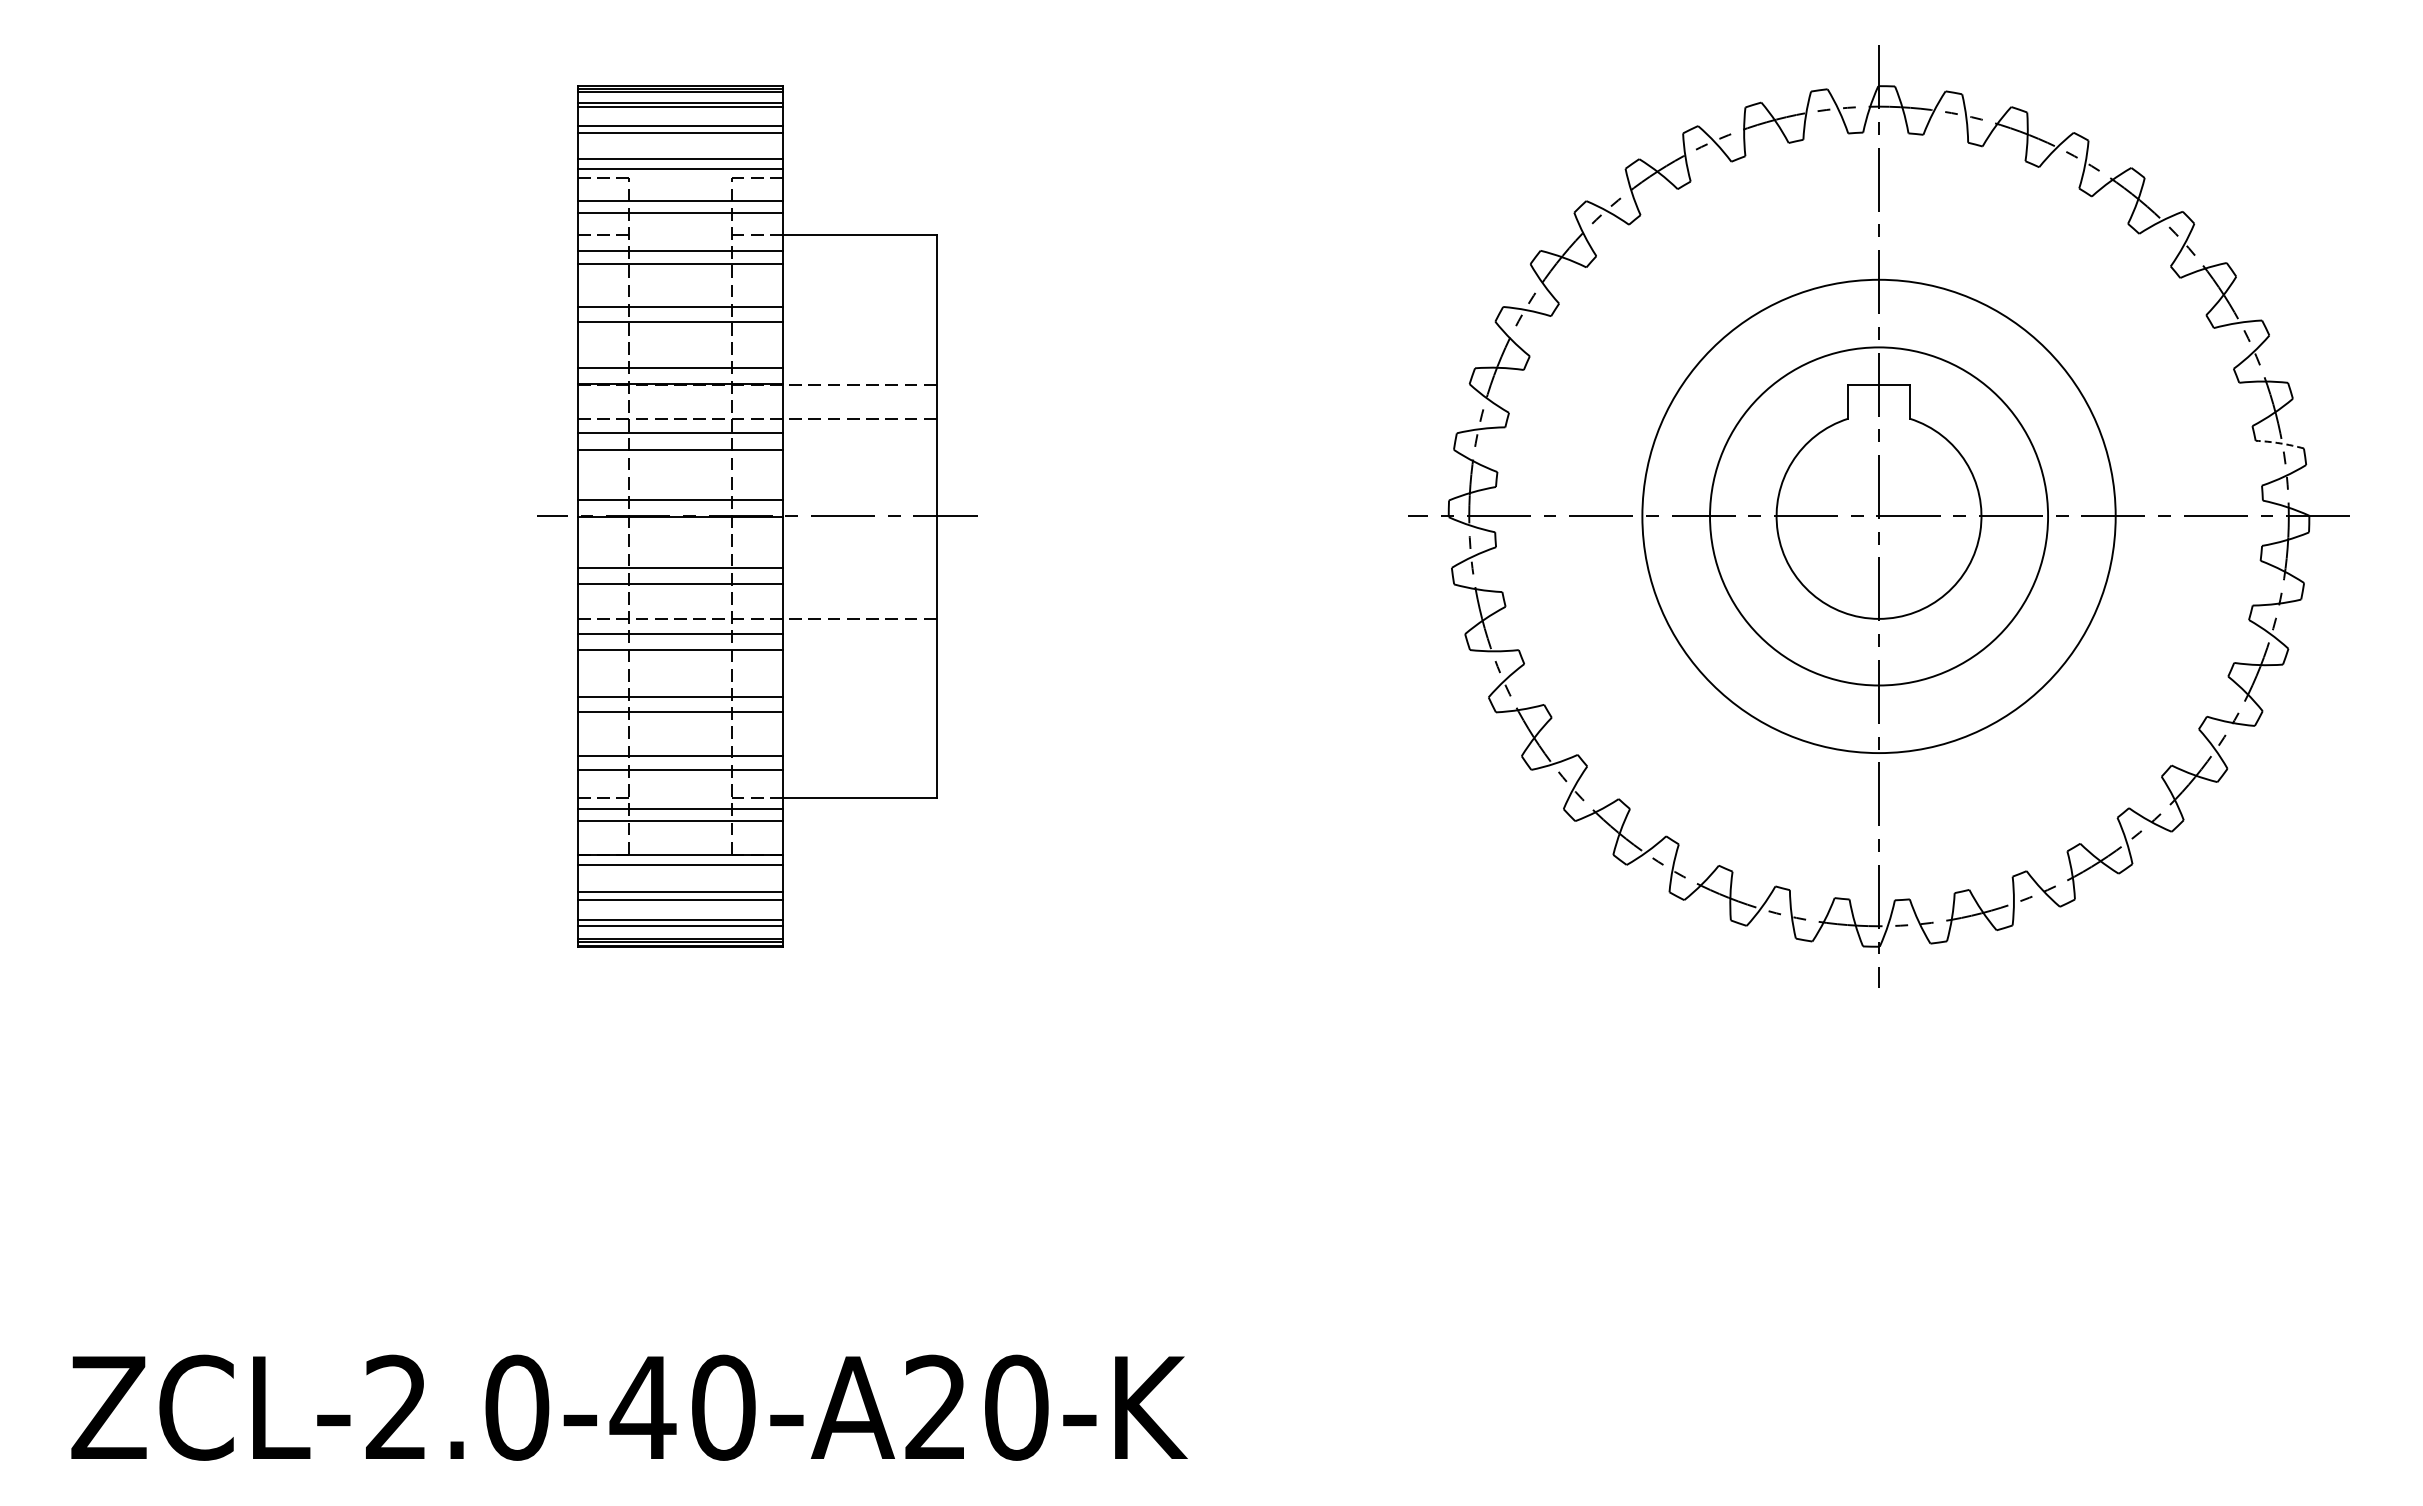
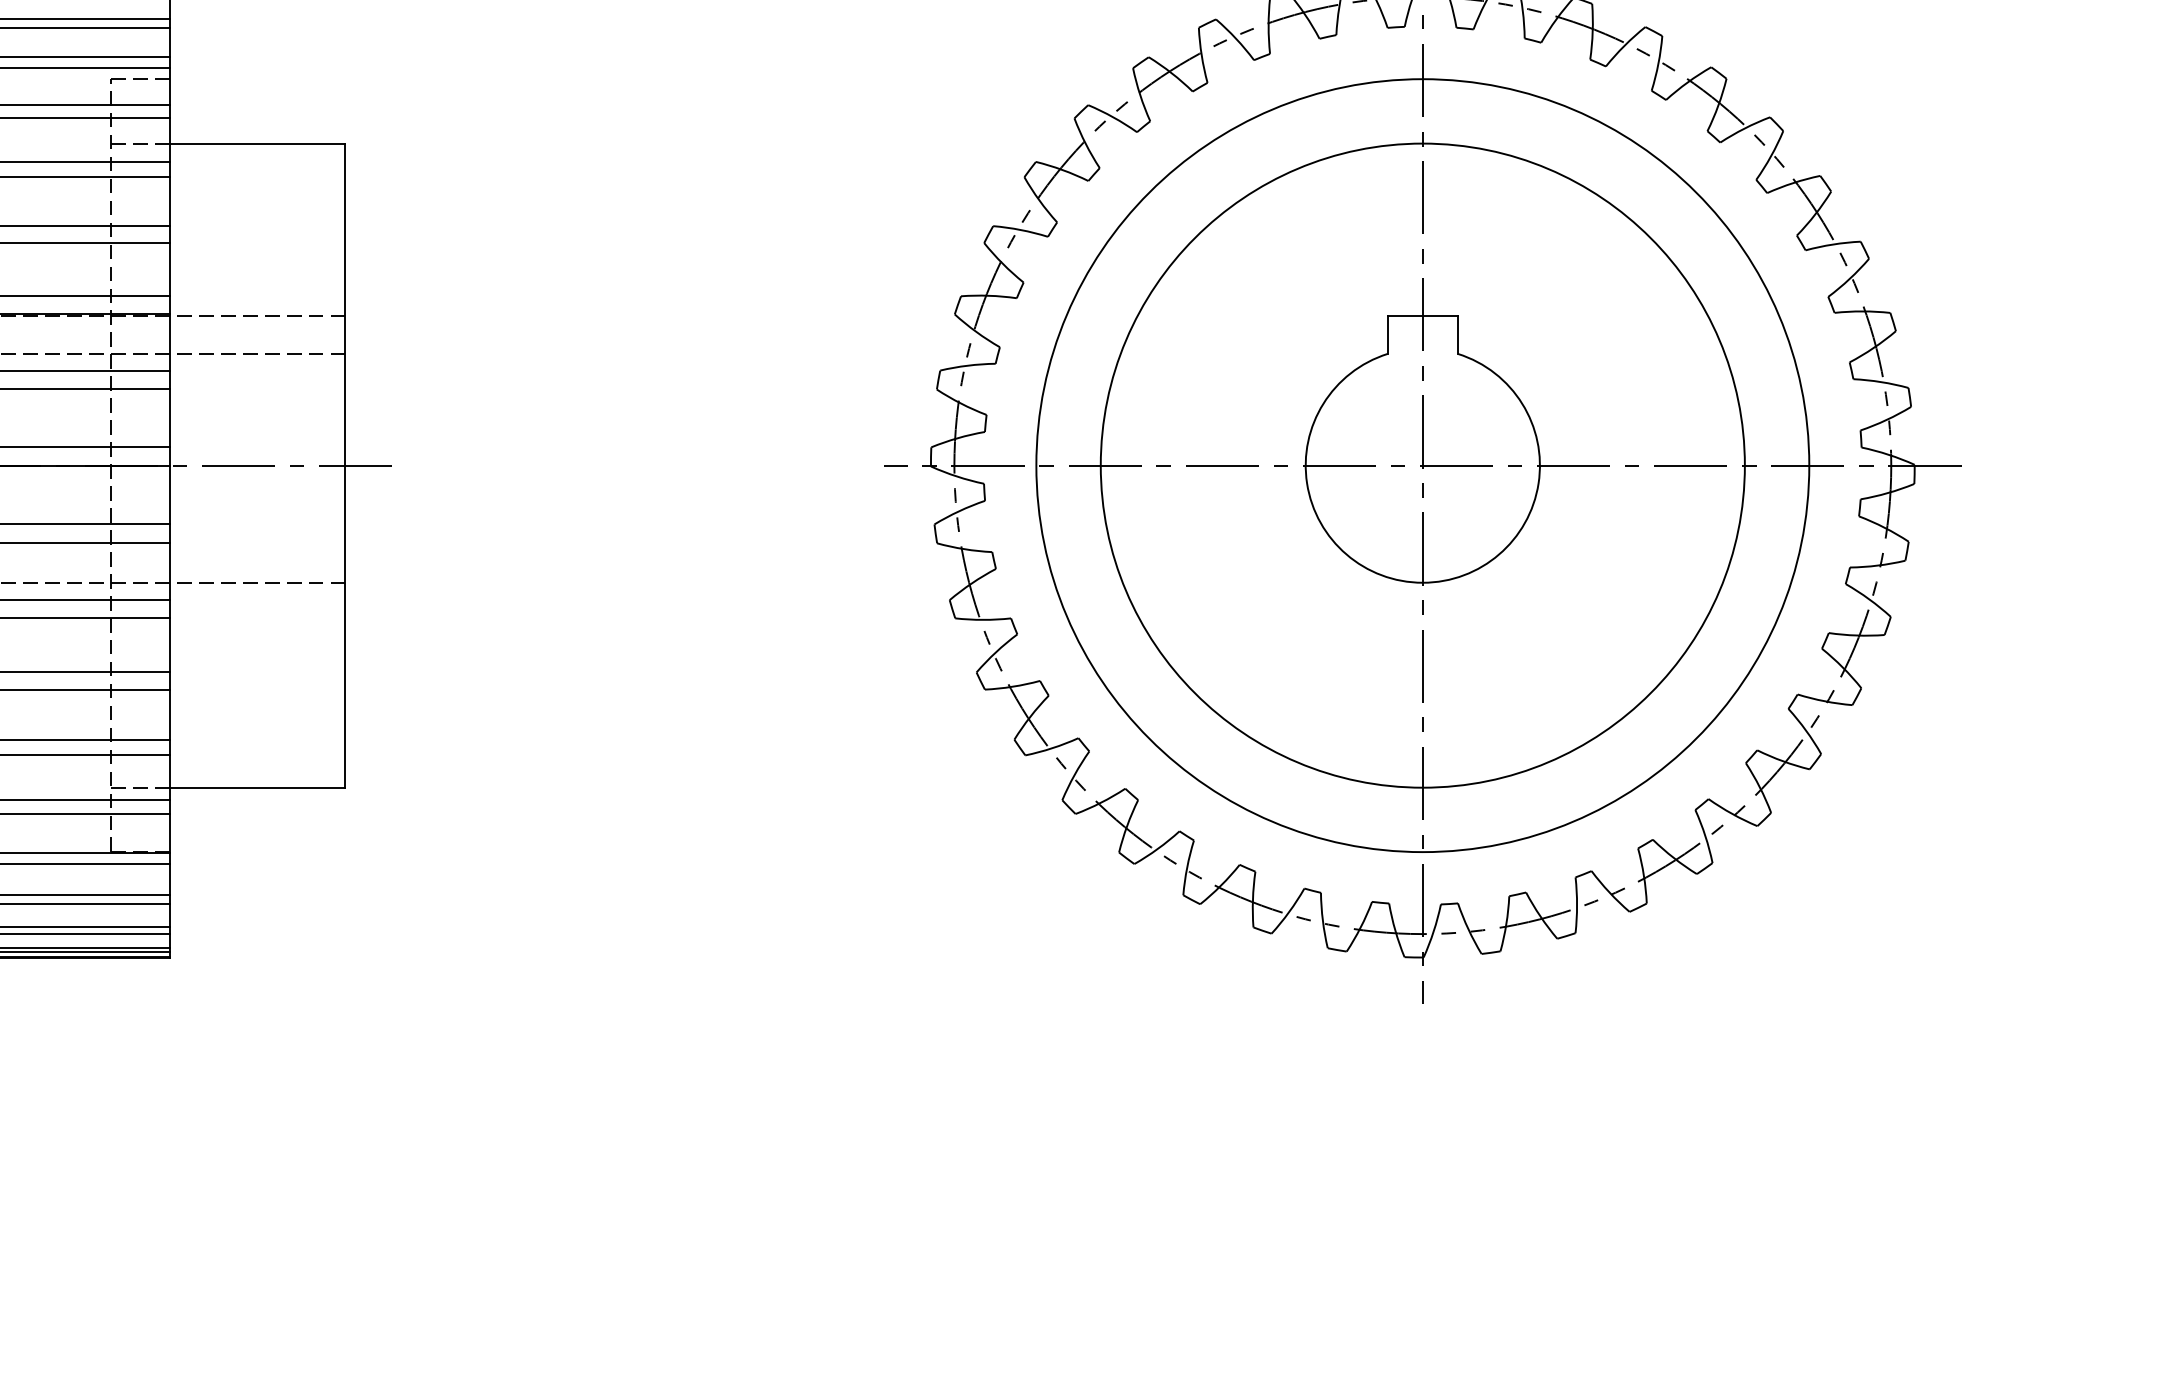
arc: (2280, 443) -> (1881, 382), dashed -> solid
circle: (1878, 516) -> (1422, 465), size x1.43
circle: (1878, 516) -> (1422, 465), size x1.67

